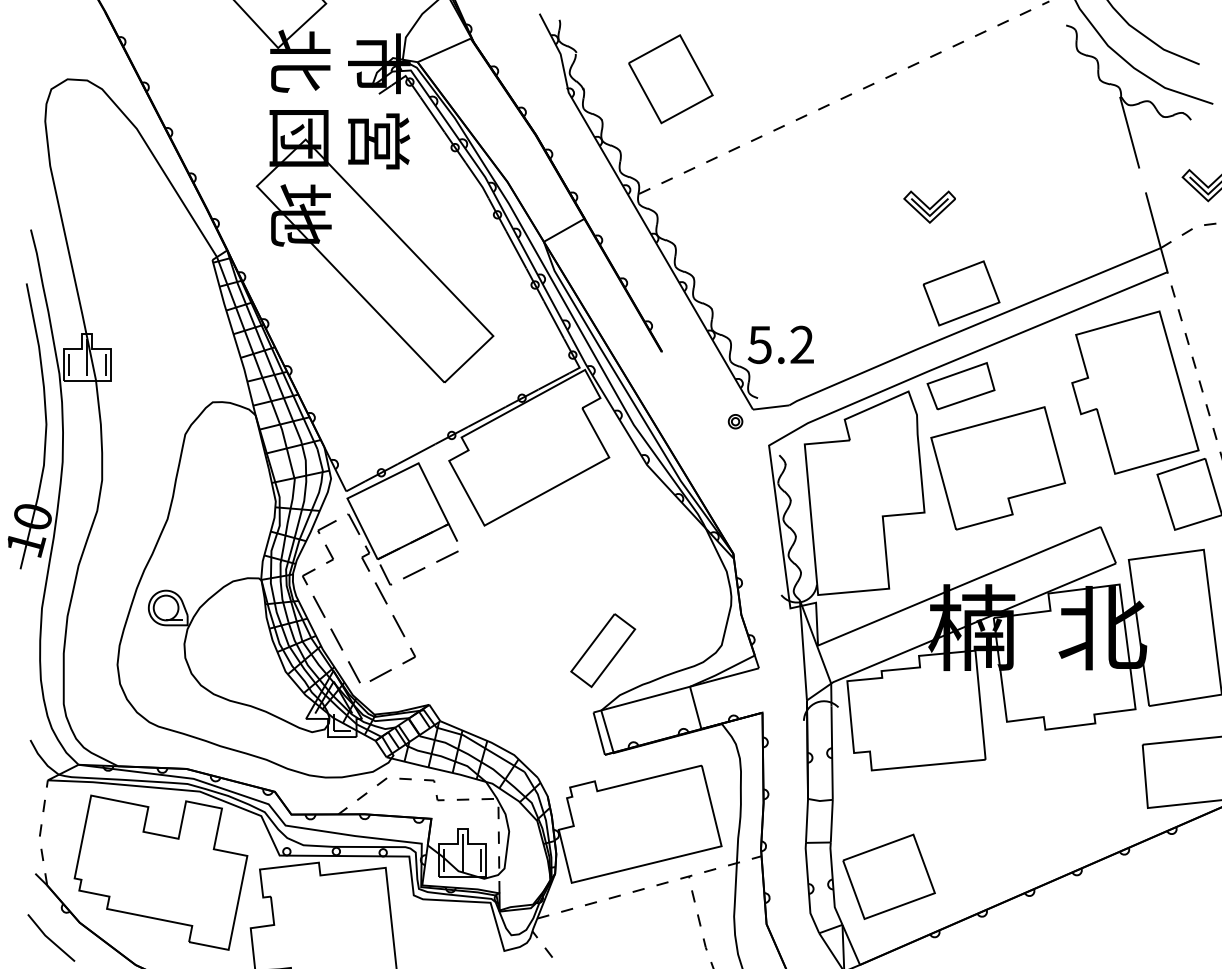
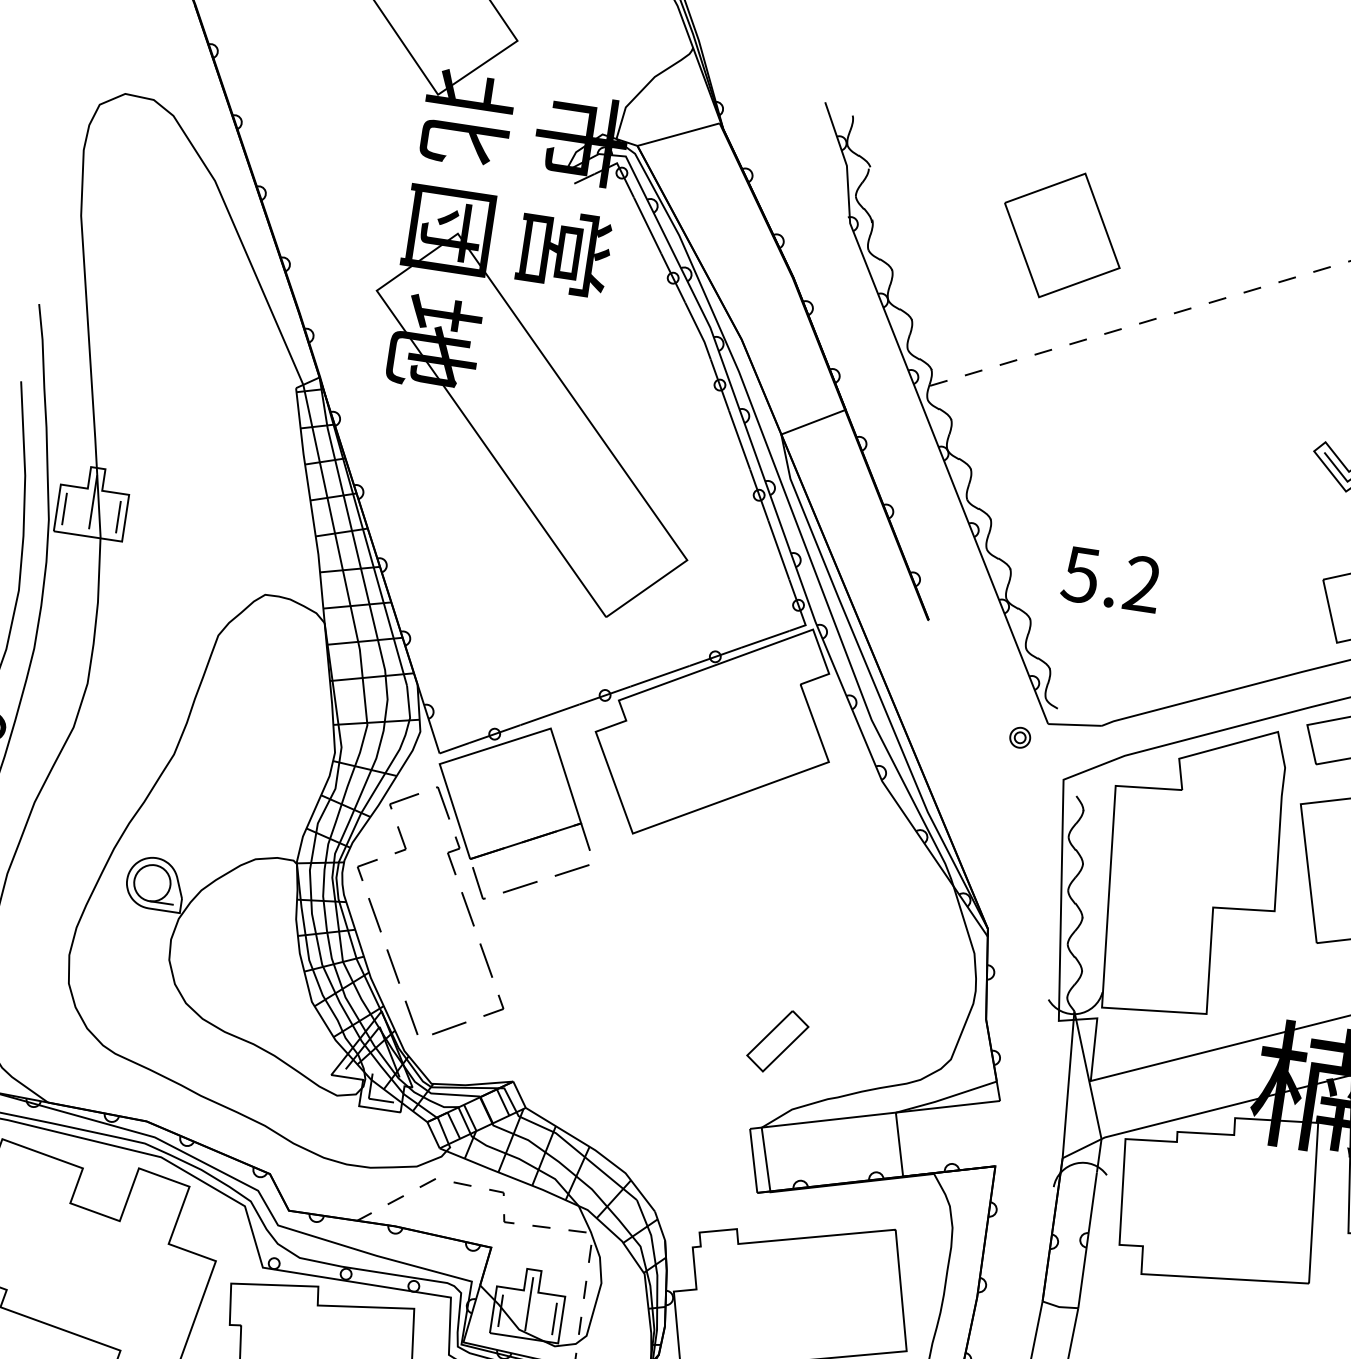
part: (670, 79) -> (1061, 235), moved
text: (780, 344) -> (1110, 578), moved
part: (603, 650) -> (778, 1040), size x0.6

